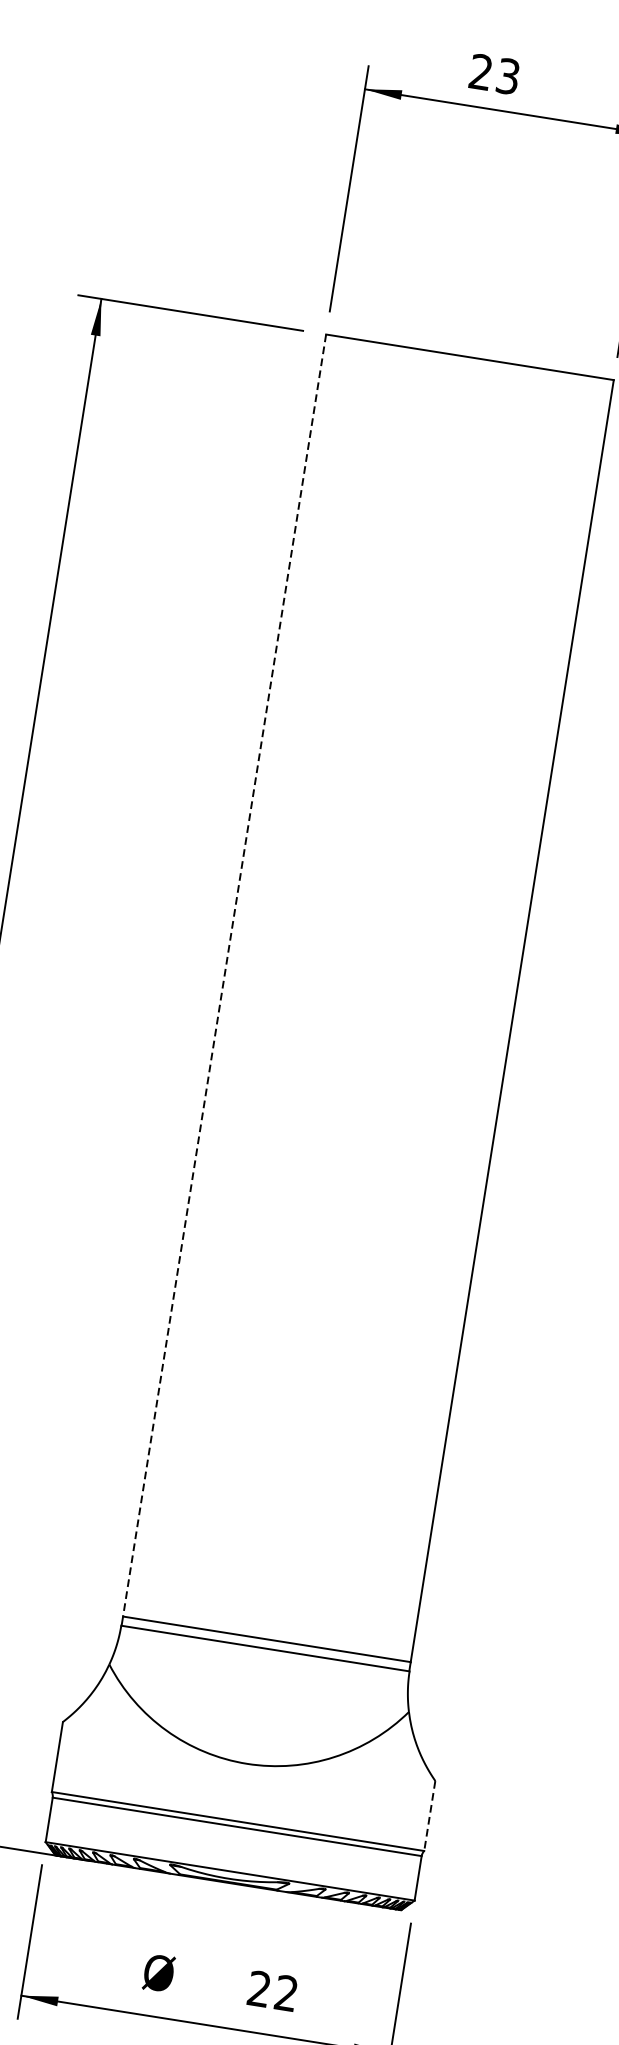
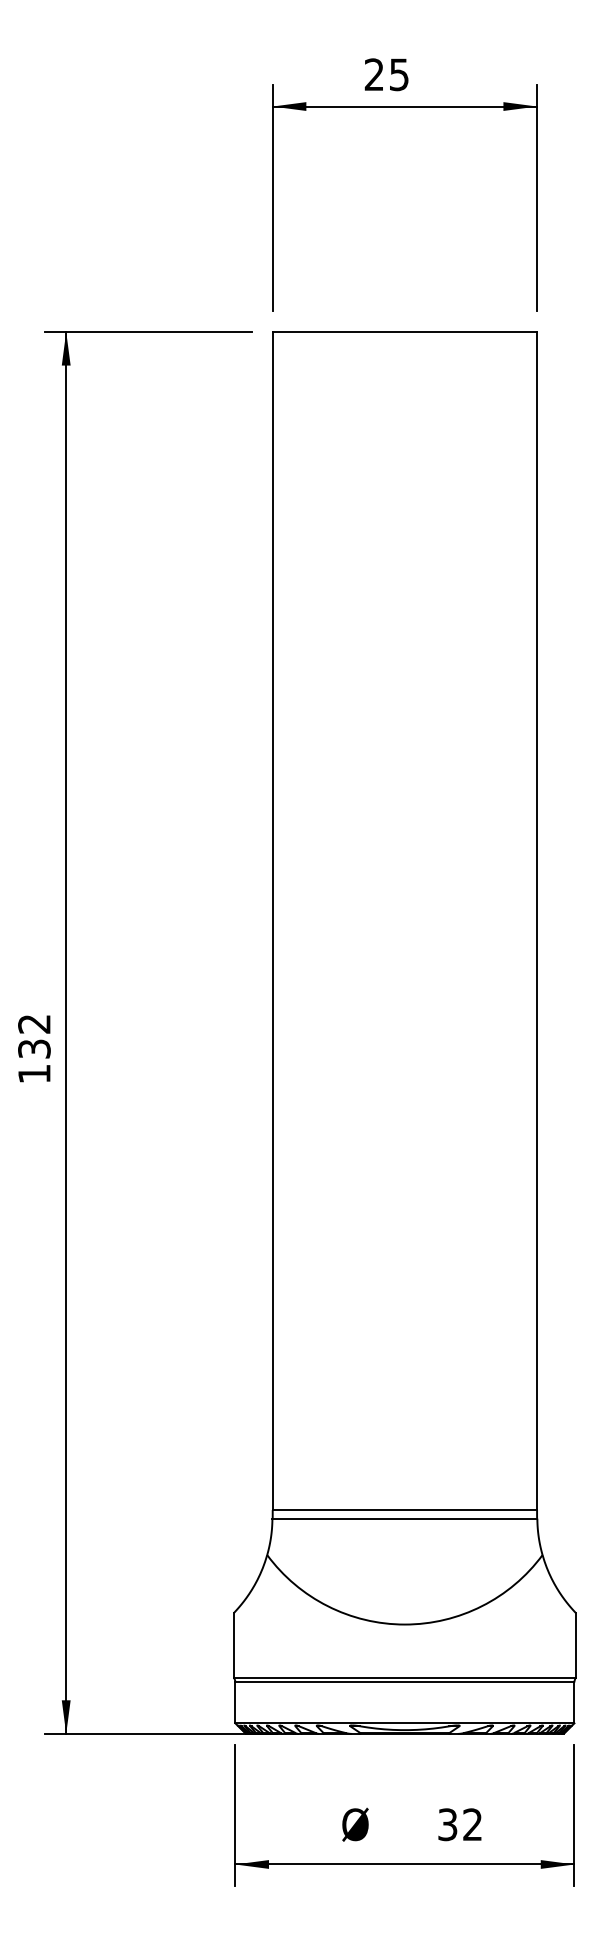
text: (508, 76) -> (399, 74), 23 -> 25
line: (224, 976) -> (272, 921), dashed -> solid
line: (430, 1816) -> (576, 1645), dashed -> solid
text: (259, 1988) -> (447, 1824), 22 -> 32

